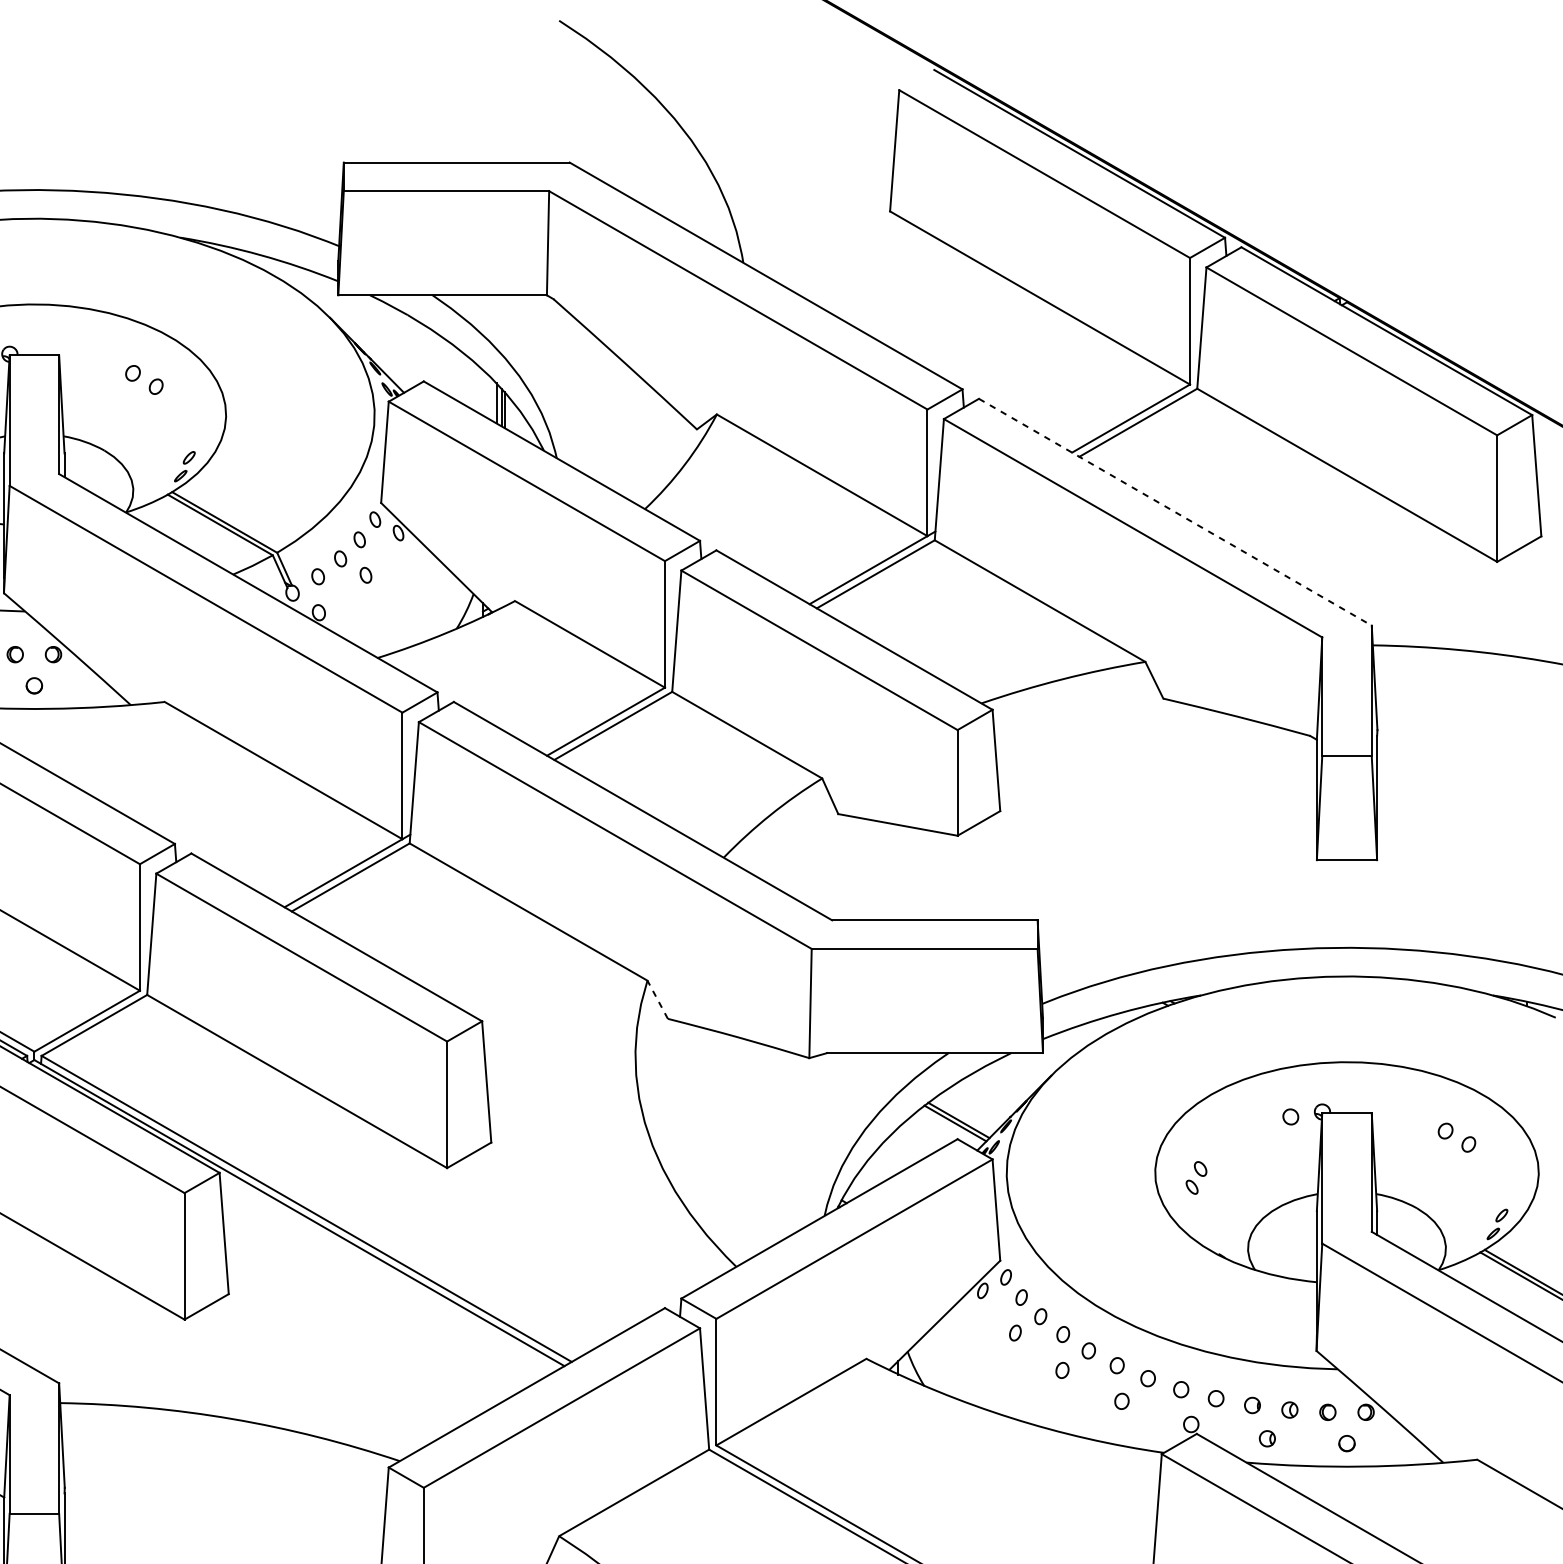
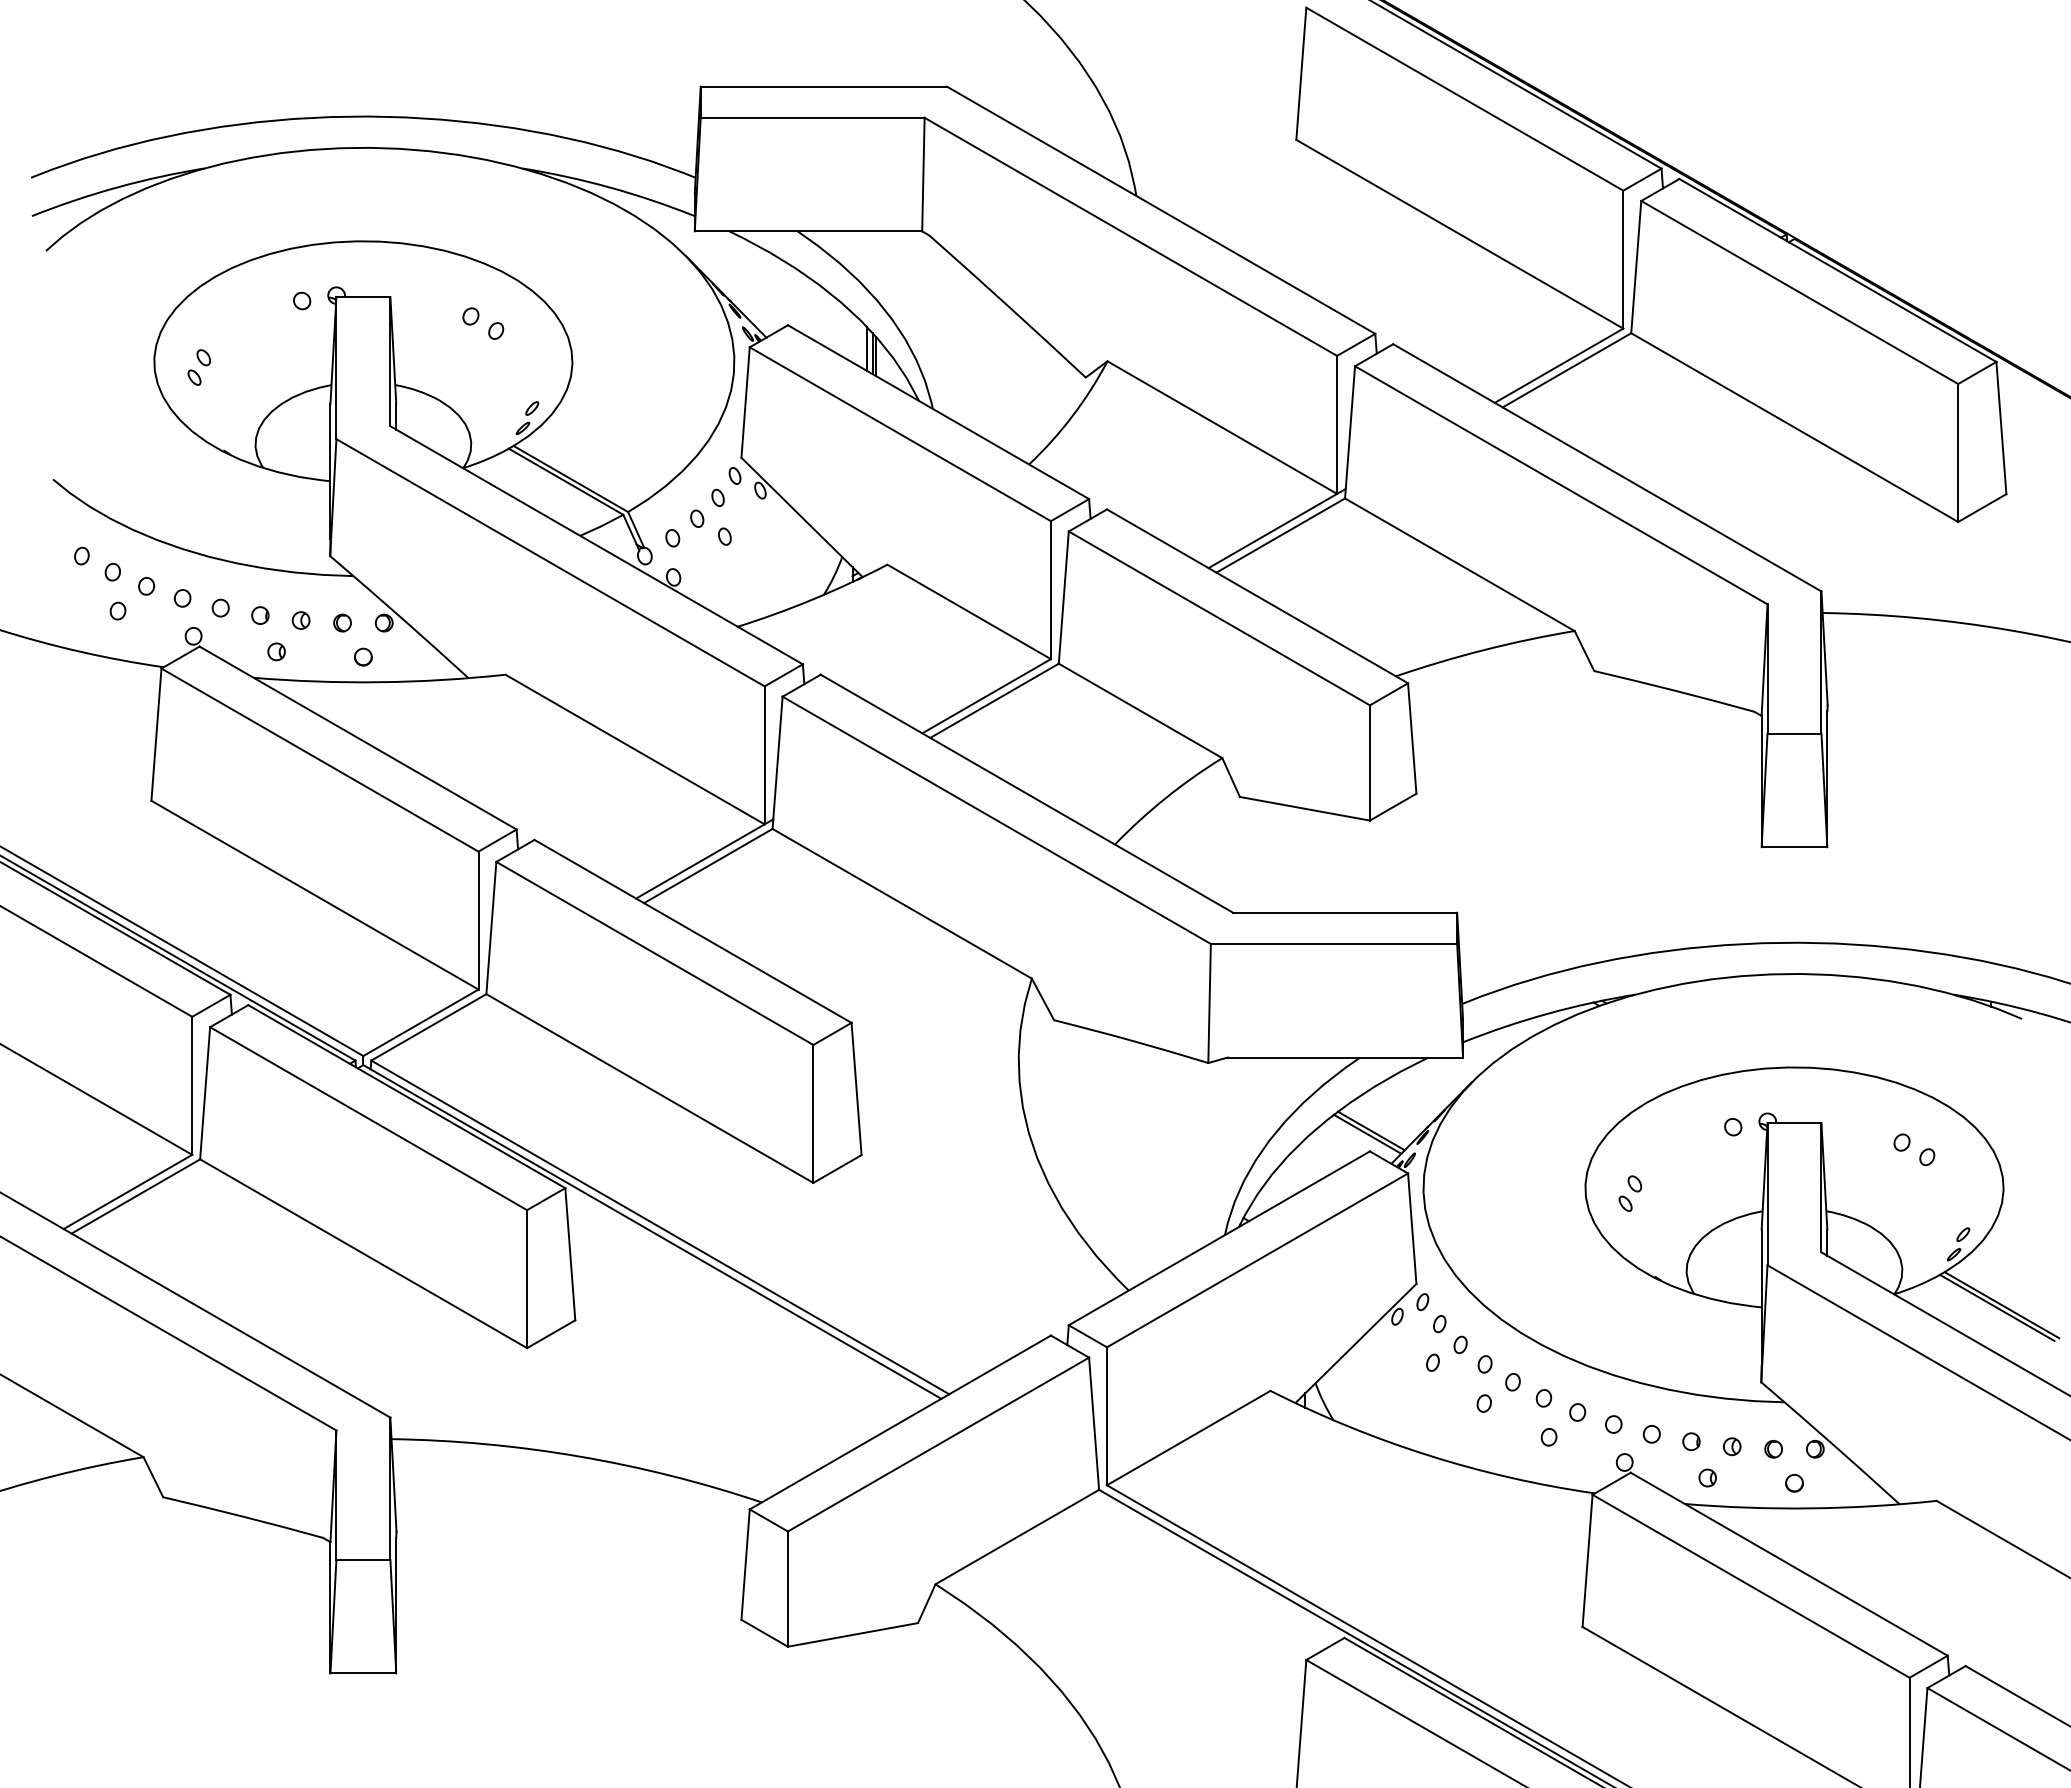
line: (1175, 512) -> (1607, 468), dashed -> solid
line: (657, 999) -> (1042, 999), dashed -> solid

